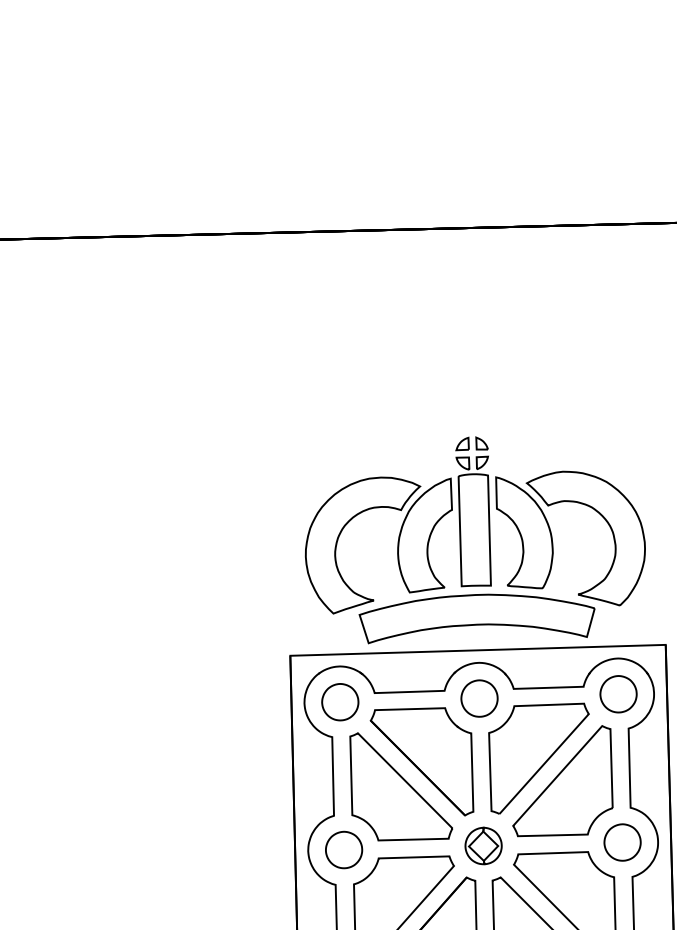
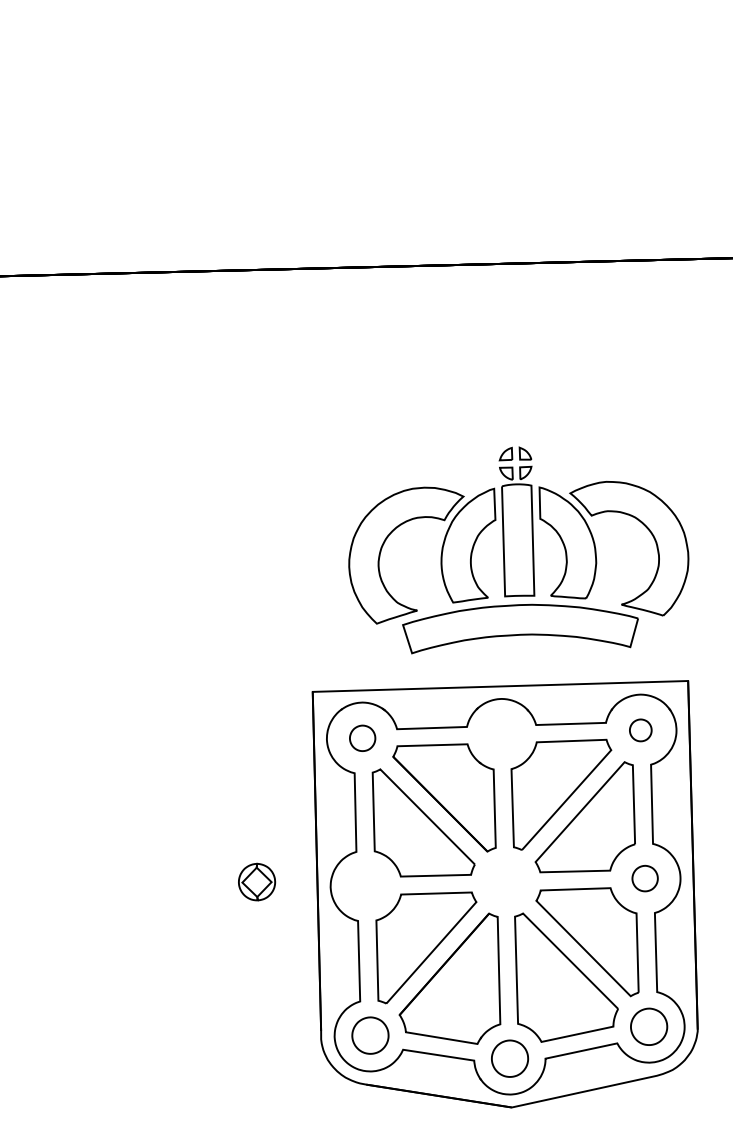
part: (475, 540) -> (518, 550), moved
part: (618, 694) -> (640, 730), size x0.6
part: (479, 698) -> (501, 734), removed
part: (340, 702) -> (362, 738), size x0.7
part: (623, 842) -> (645, 878), size x0.7
part: (484, 845) -> (257, 881), moved
part: (344, 850) -> (366, 886), removed

